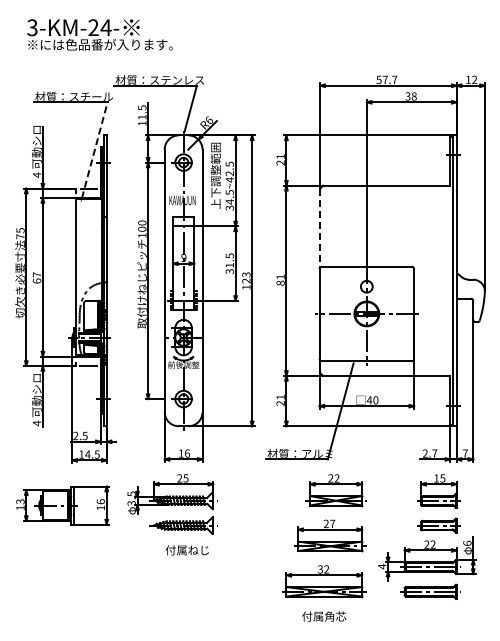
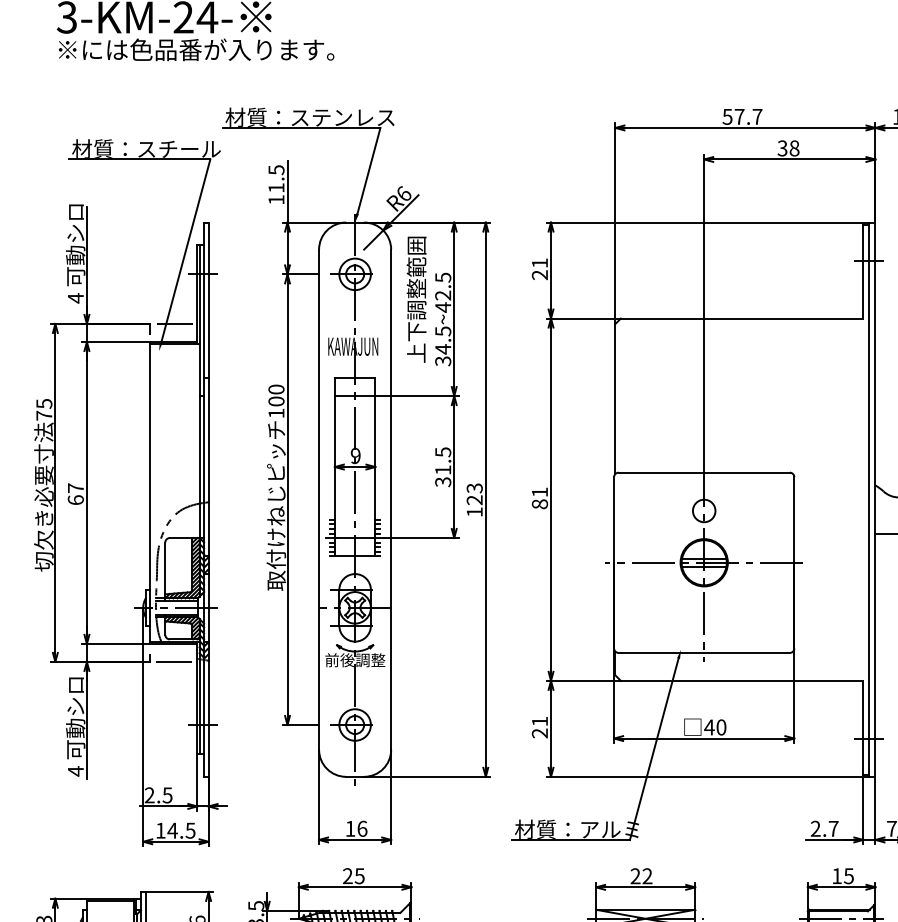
line: (94, 150) -> (185, 251), dashed -> solid
line: (320, 228) -> (615, 399), dashed -> solid

